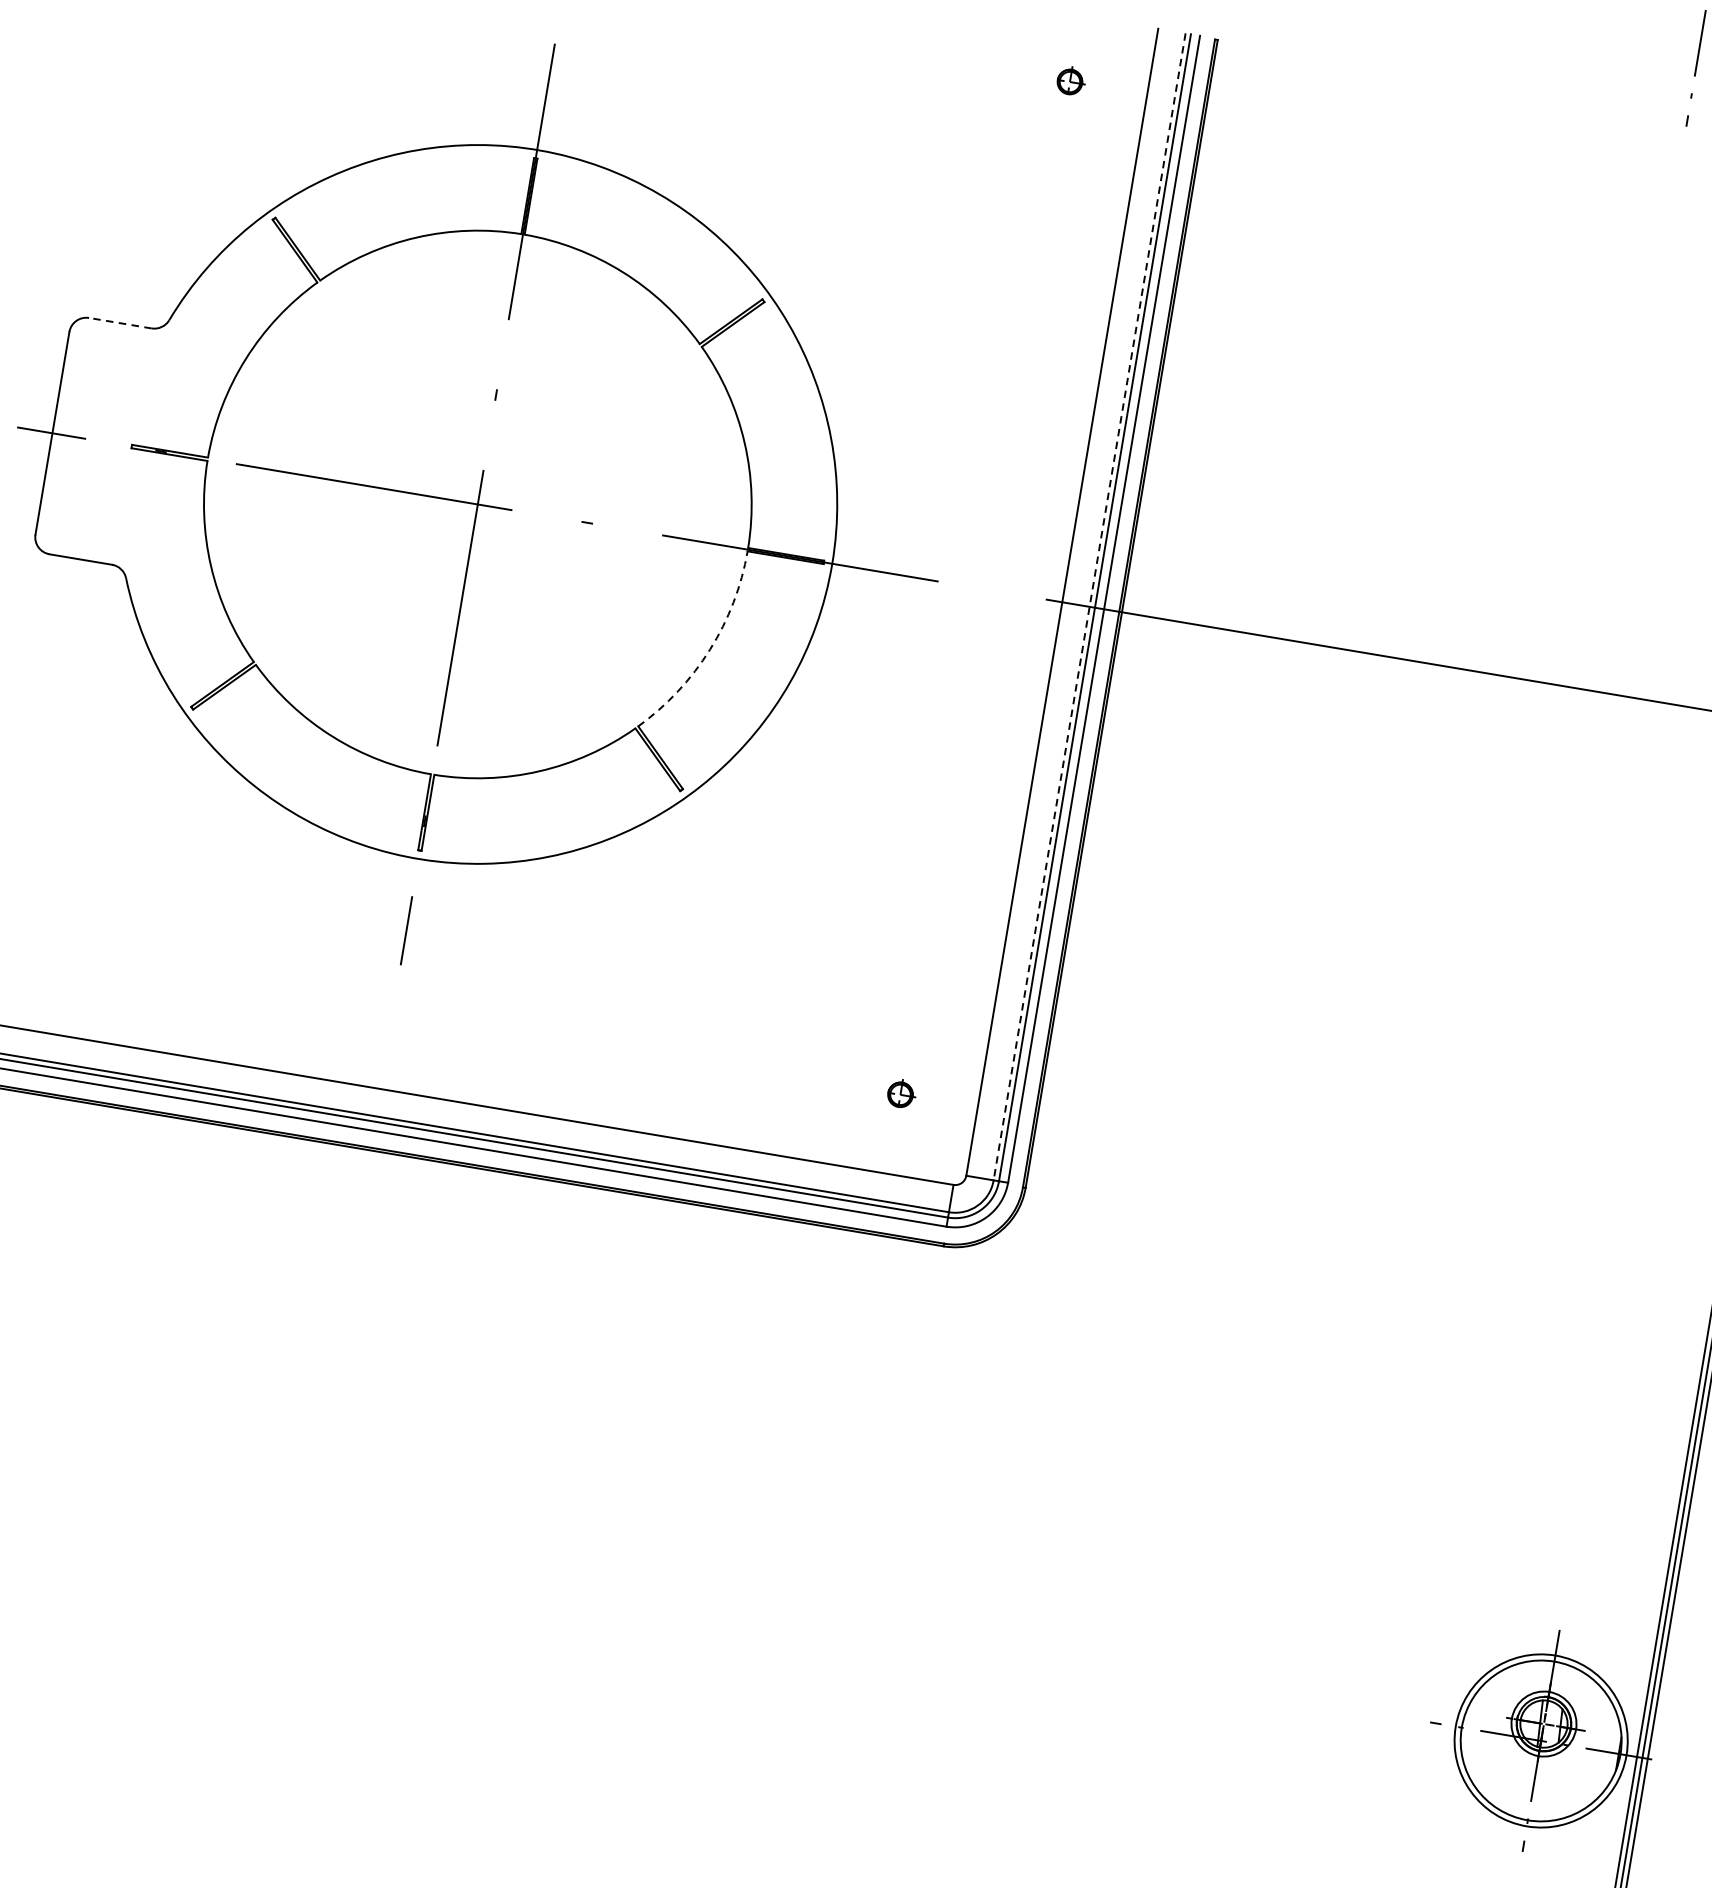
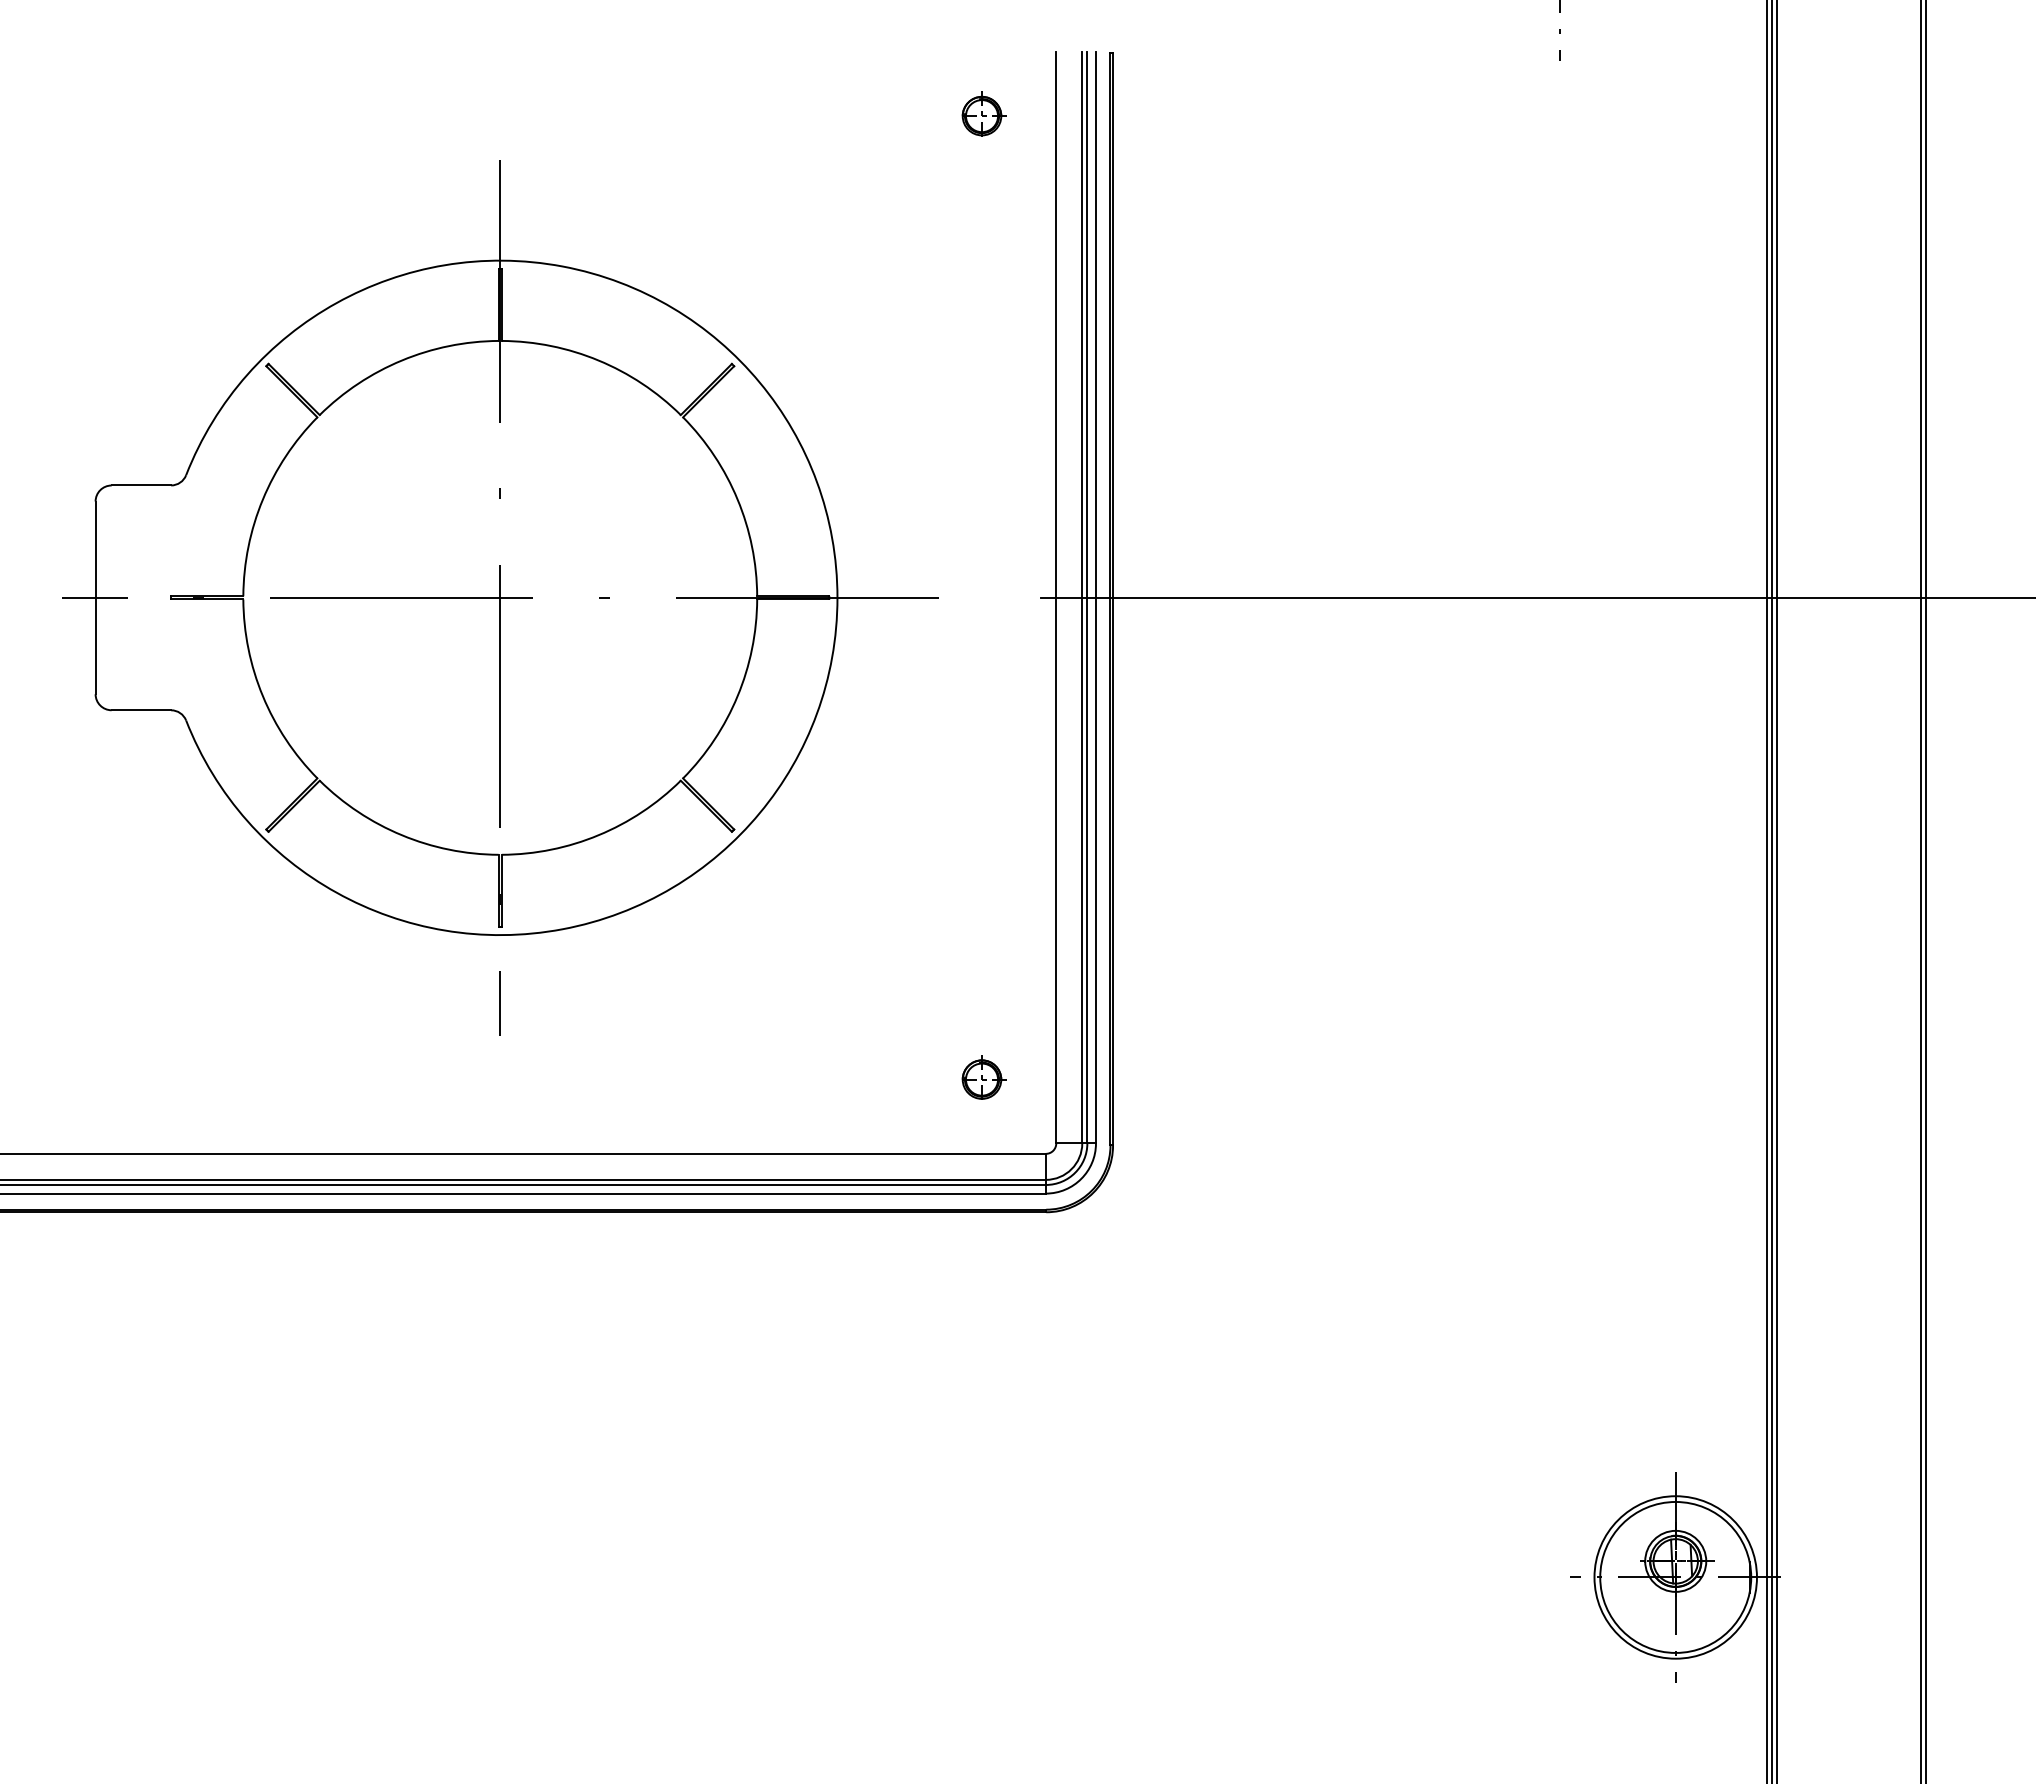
part: (1071, 80) -> (983, 113), size x1.67
line: (120, 323) -> (141, 485), dashed -> solid
line: (1089, 606) -> (1082, 597), dashed -> solid
arc: (709, 649) -> (737, 696), dashed -> solid
part: (901, 1093) -> (983, 1077), size x1.67

